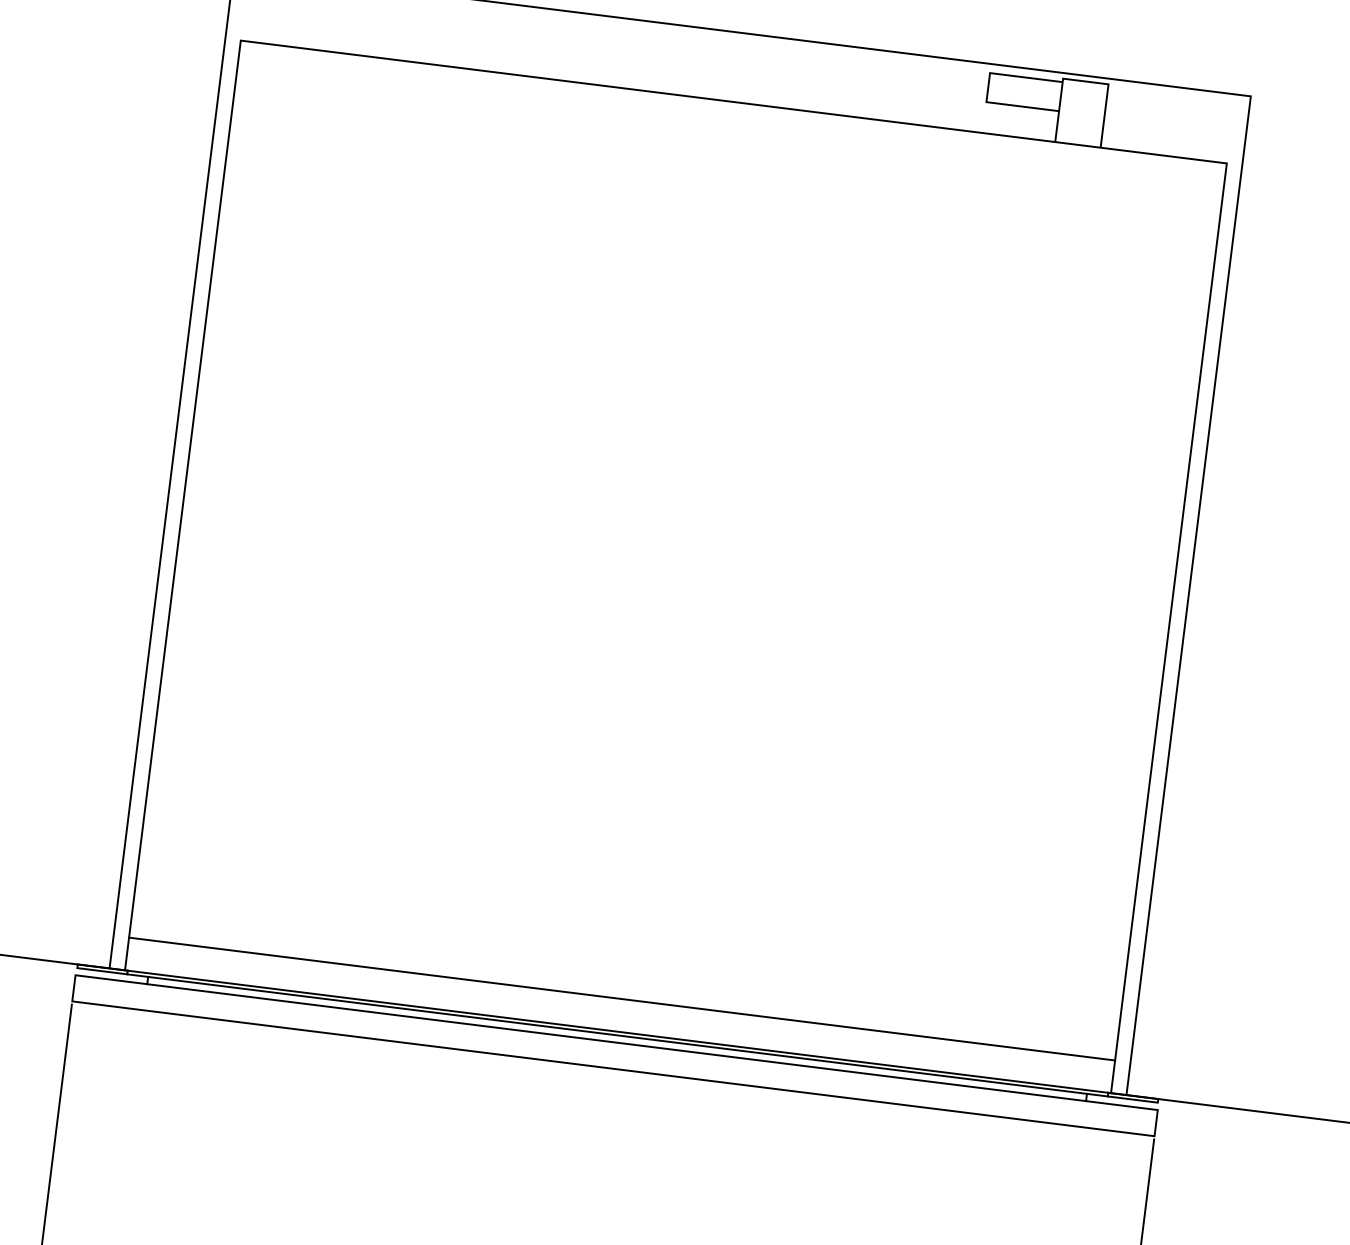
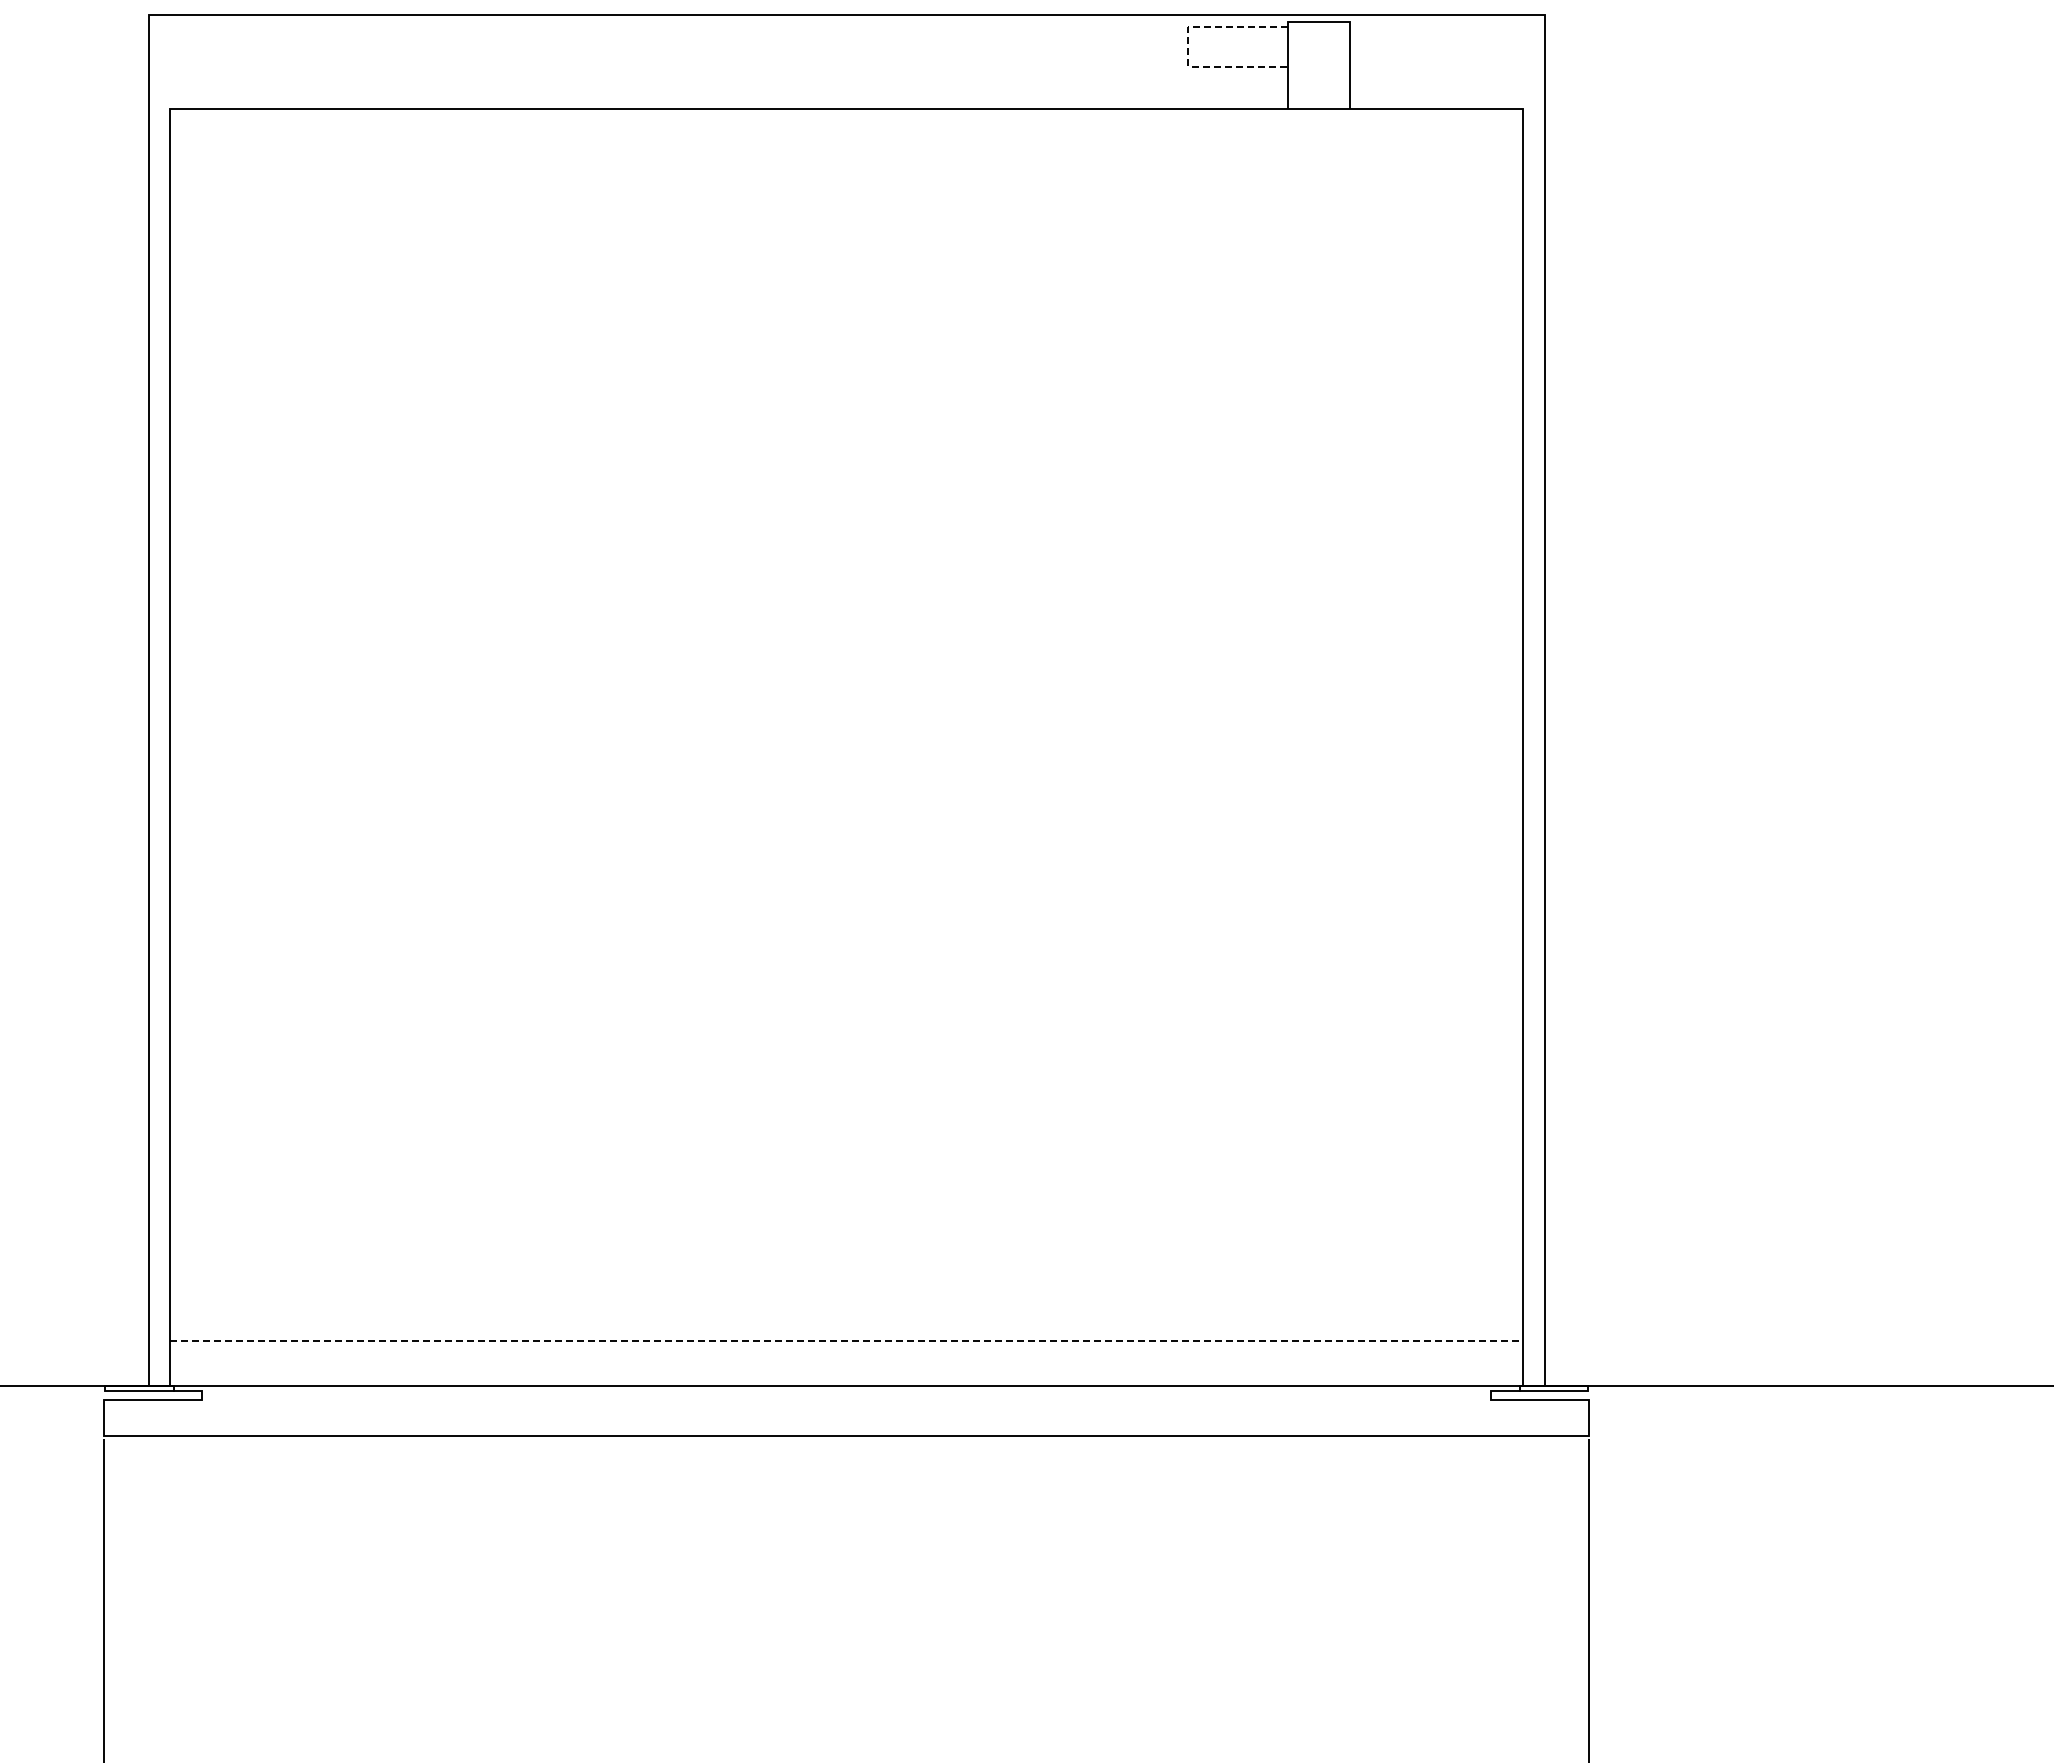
line: (988, 87) -> (1188, 47), solid -> dashed
line: (621, 998) -> (846, 1340), solid -> dashed
line: (617, 1035) -> (846, 1390), removed
line: (616, 1042) -> (846, 1400), removed

